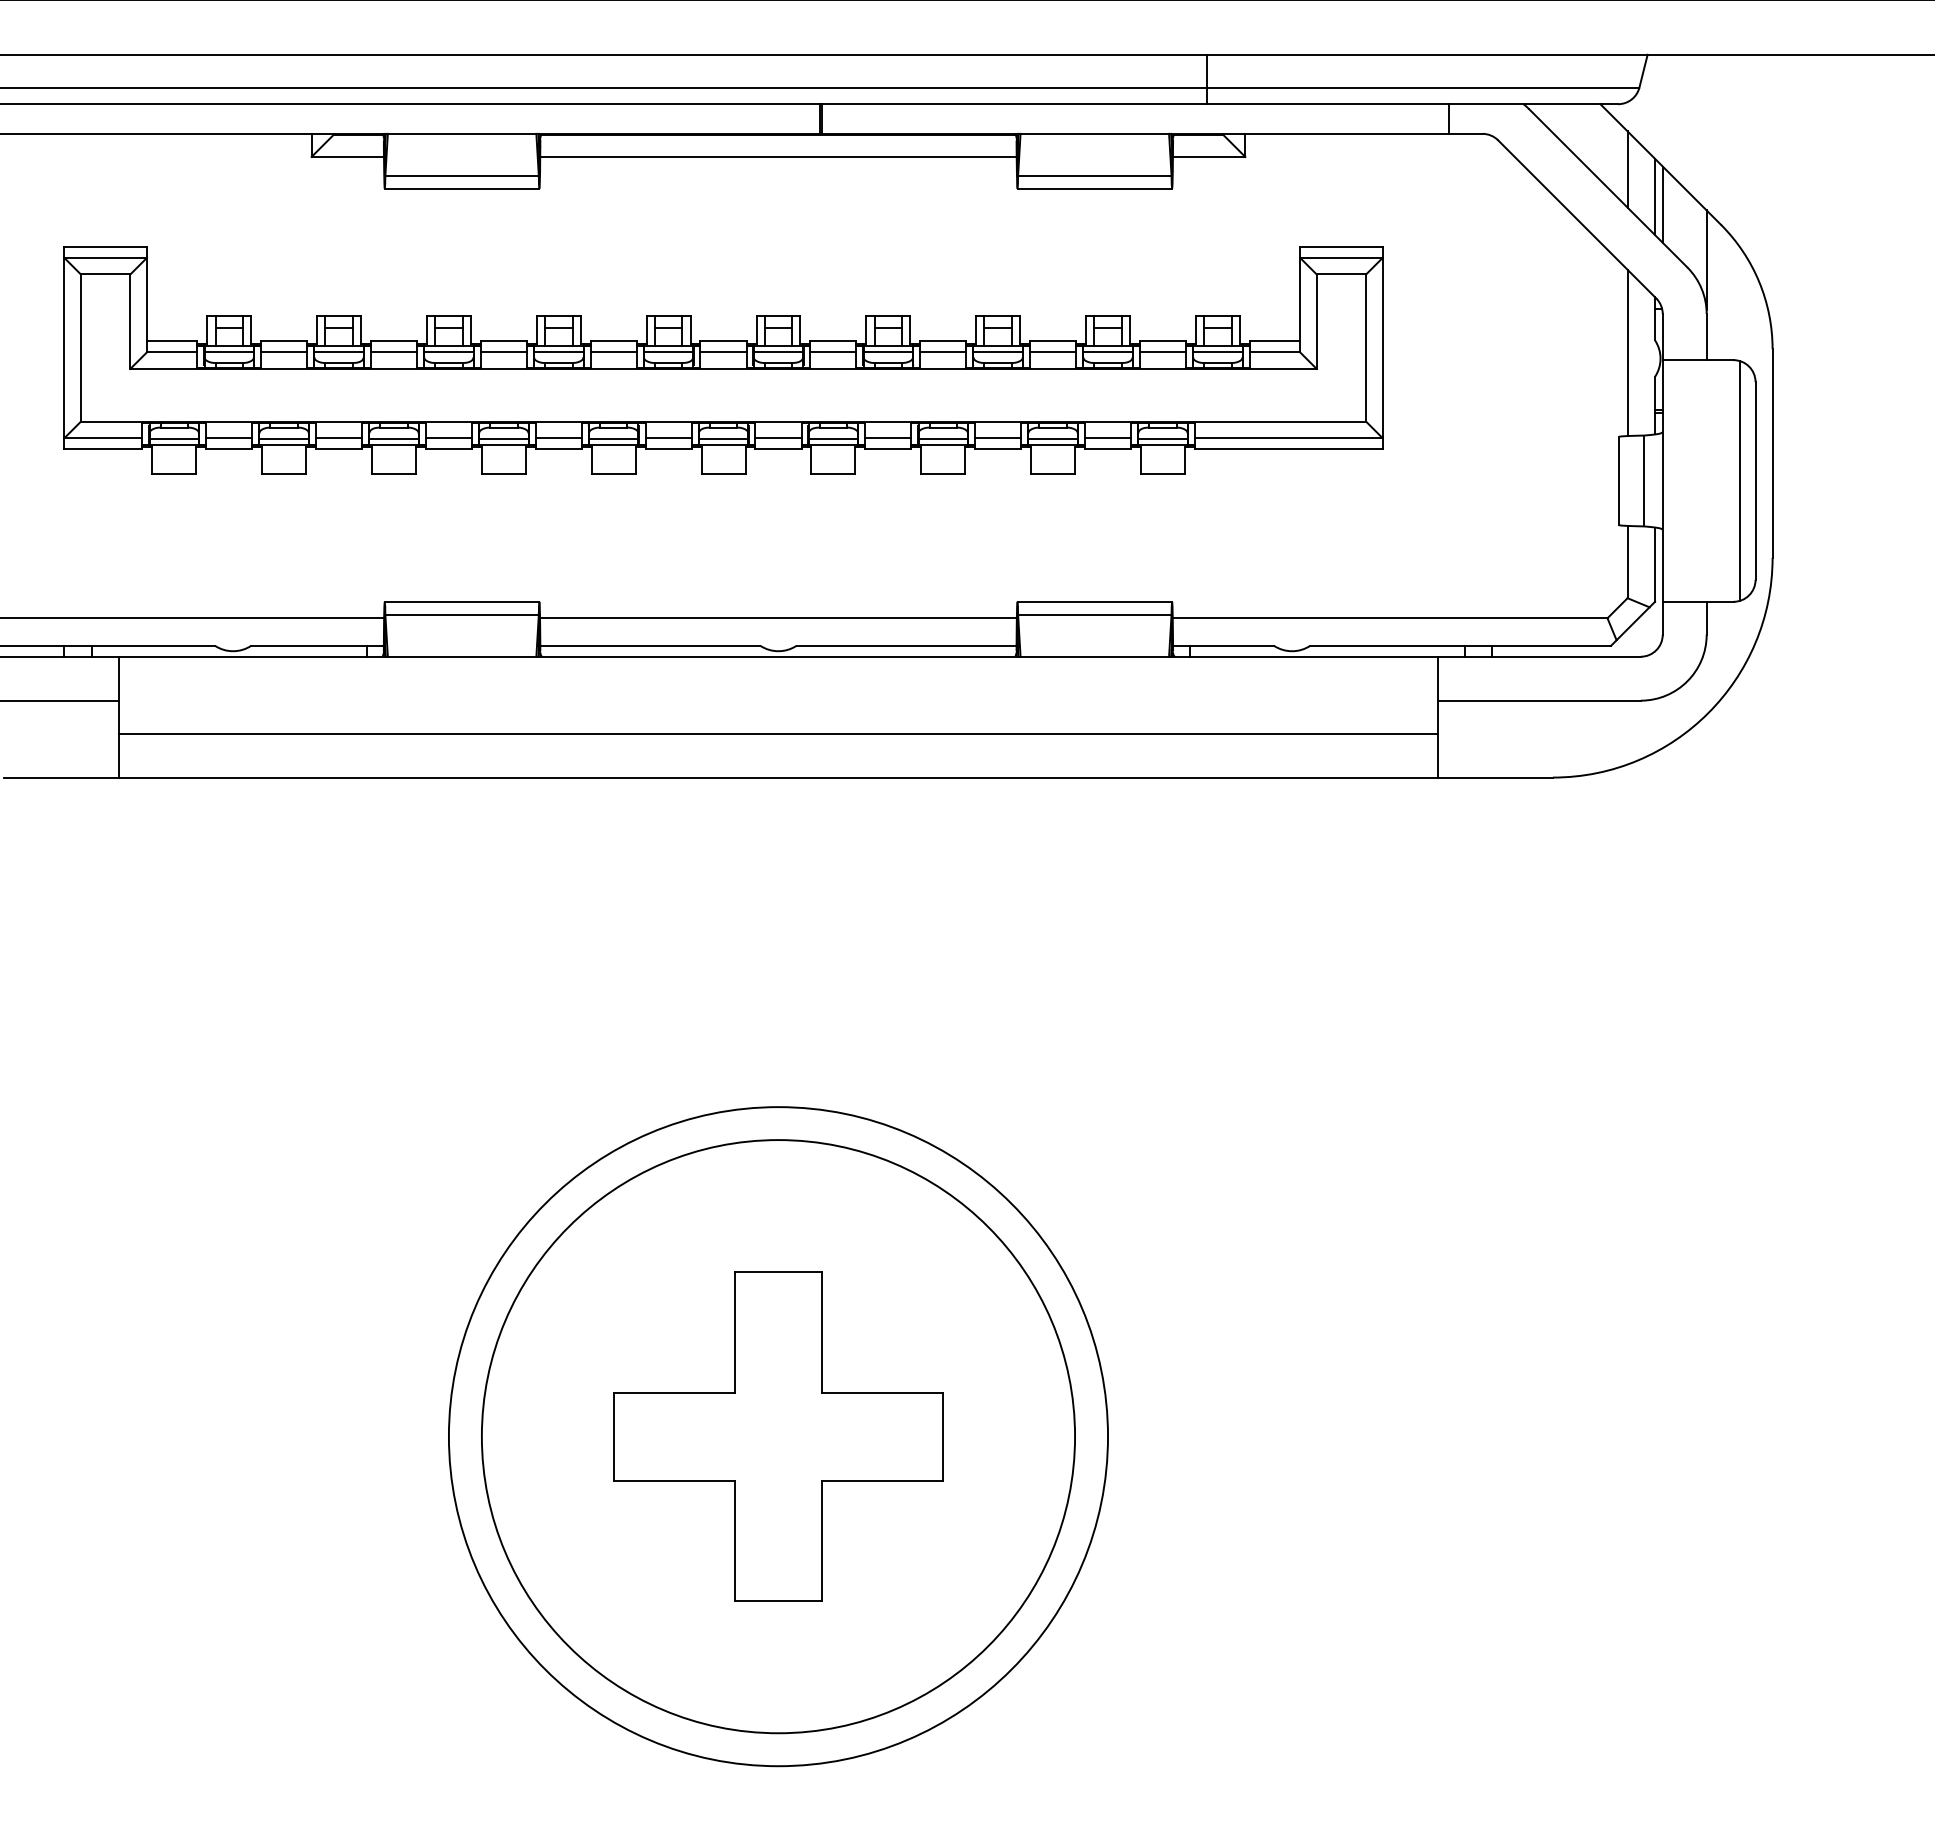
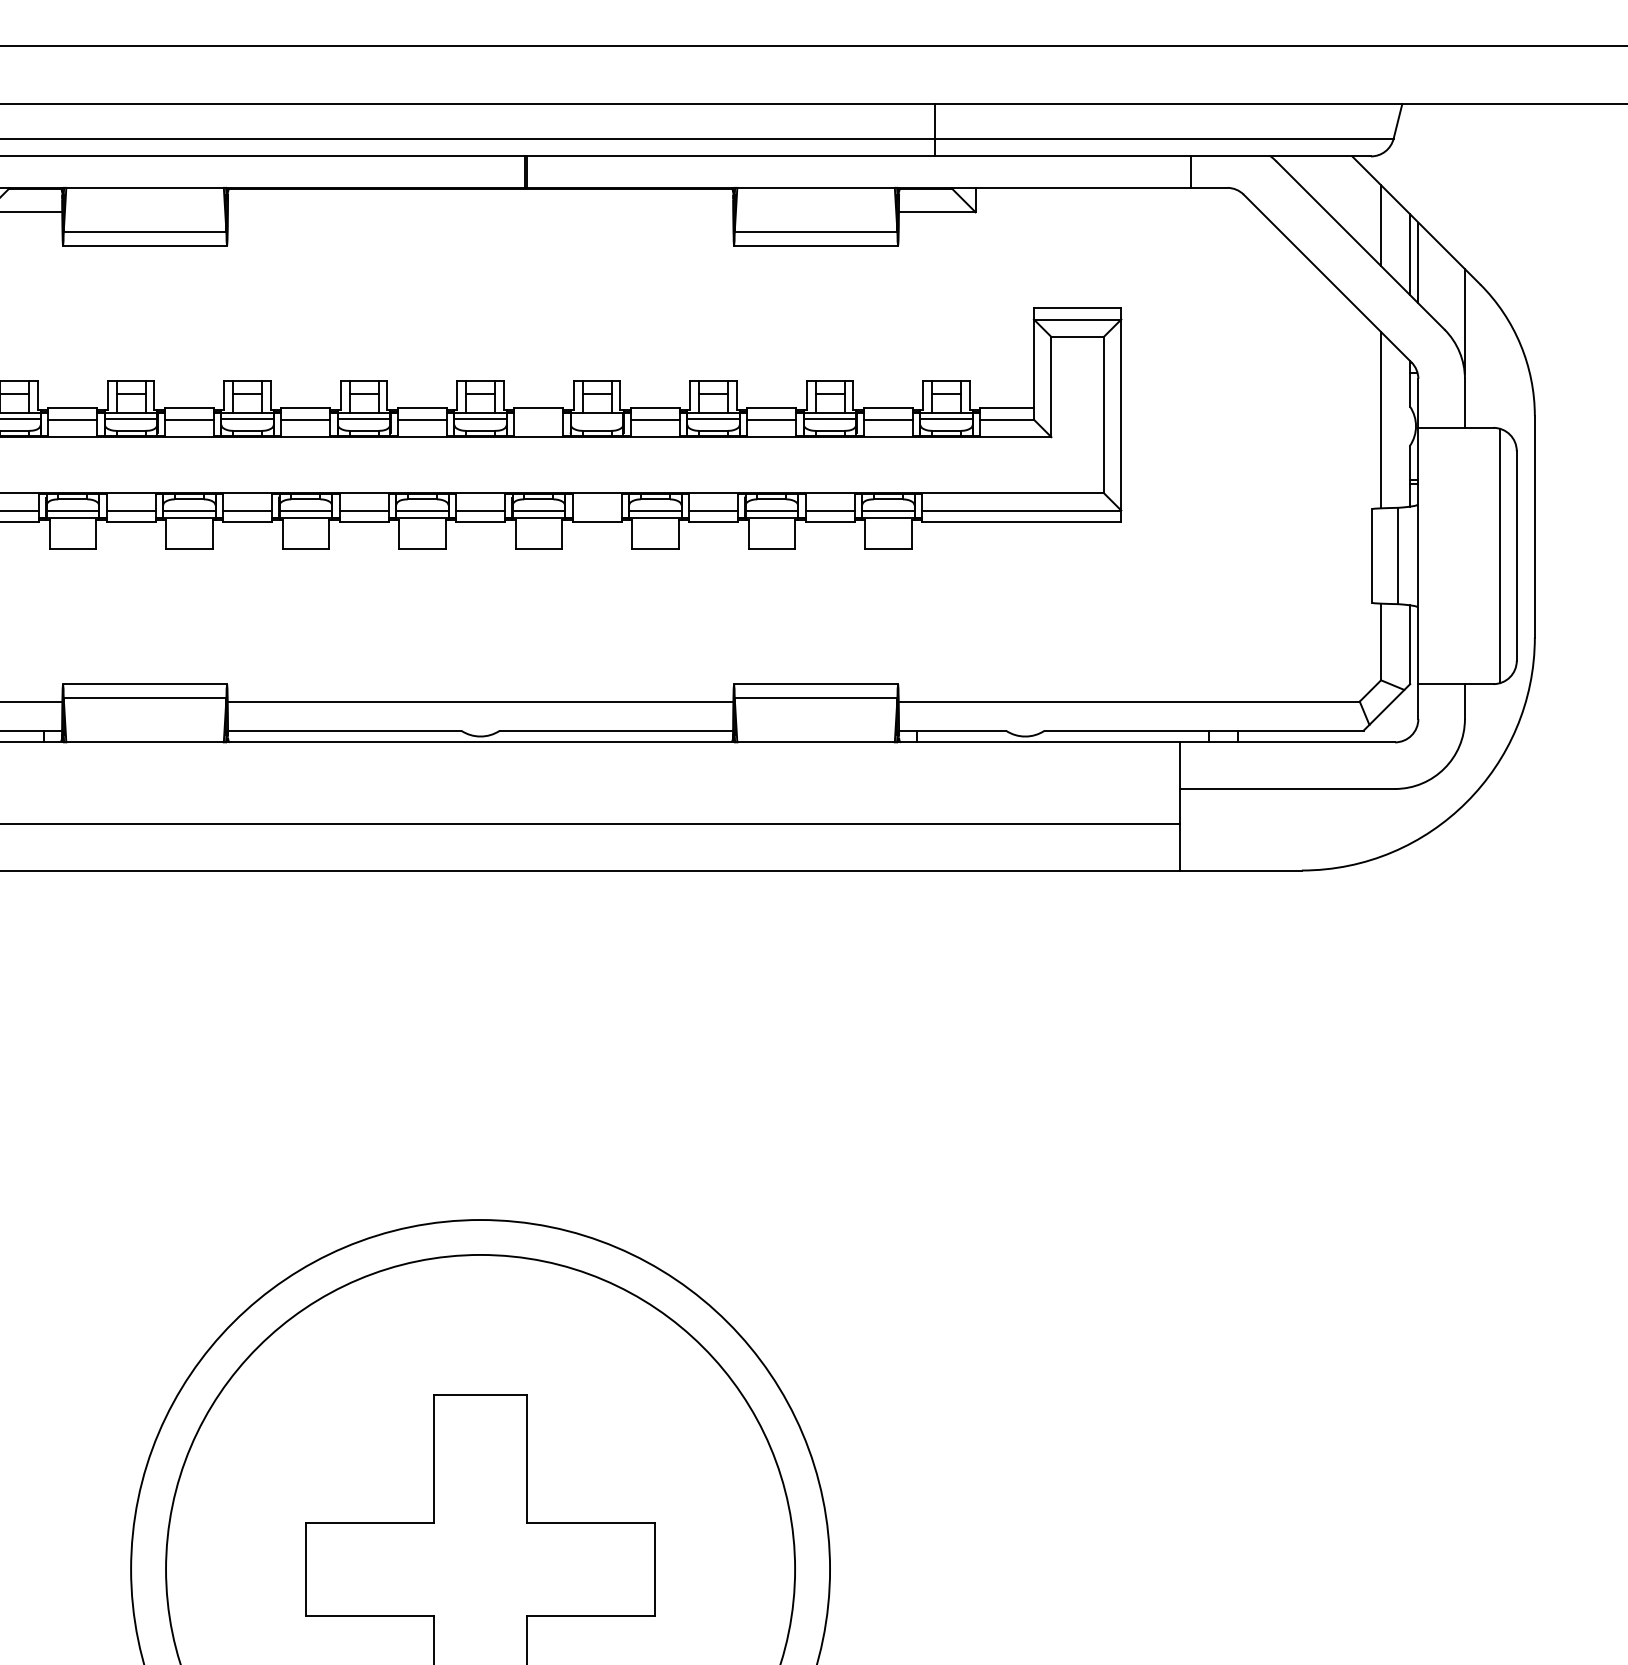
line: (778, 156) -> (480, 211), removed
line: (888, 351) -> (597, 418), removed
line: (833, 352) -> (538, 419), removed
line: (888, 438) -> (597, 510), removed

